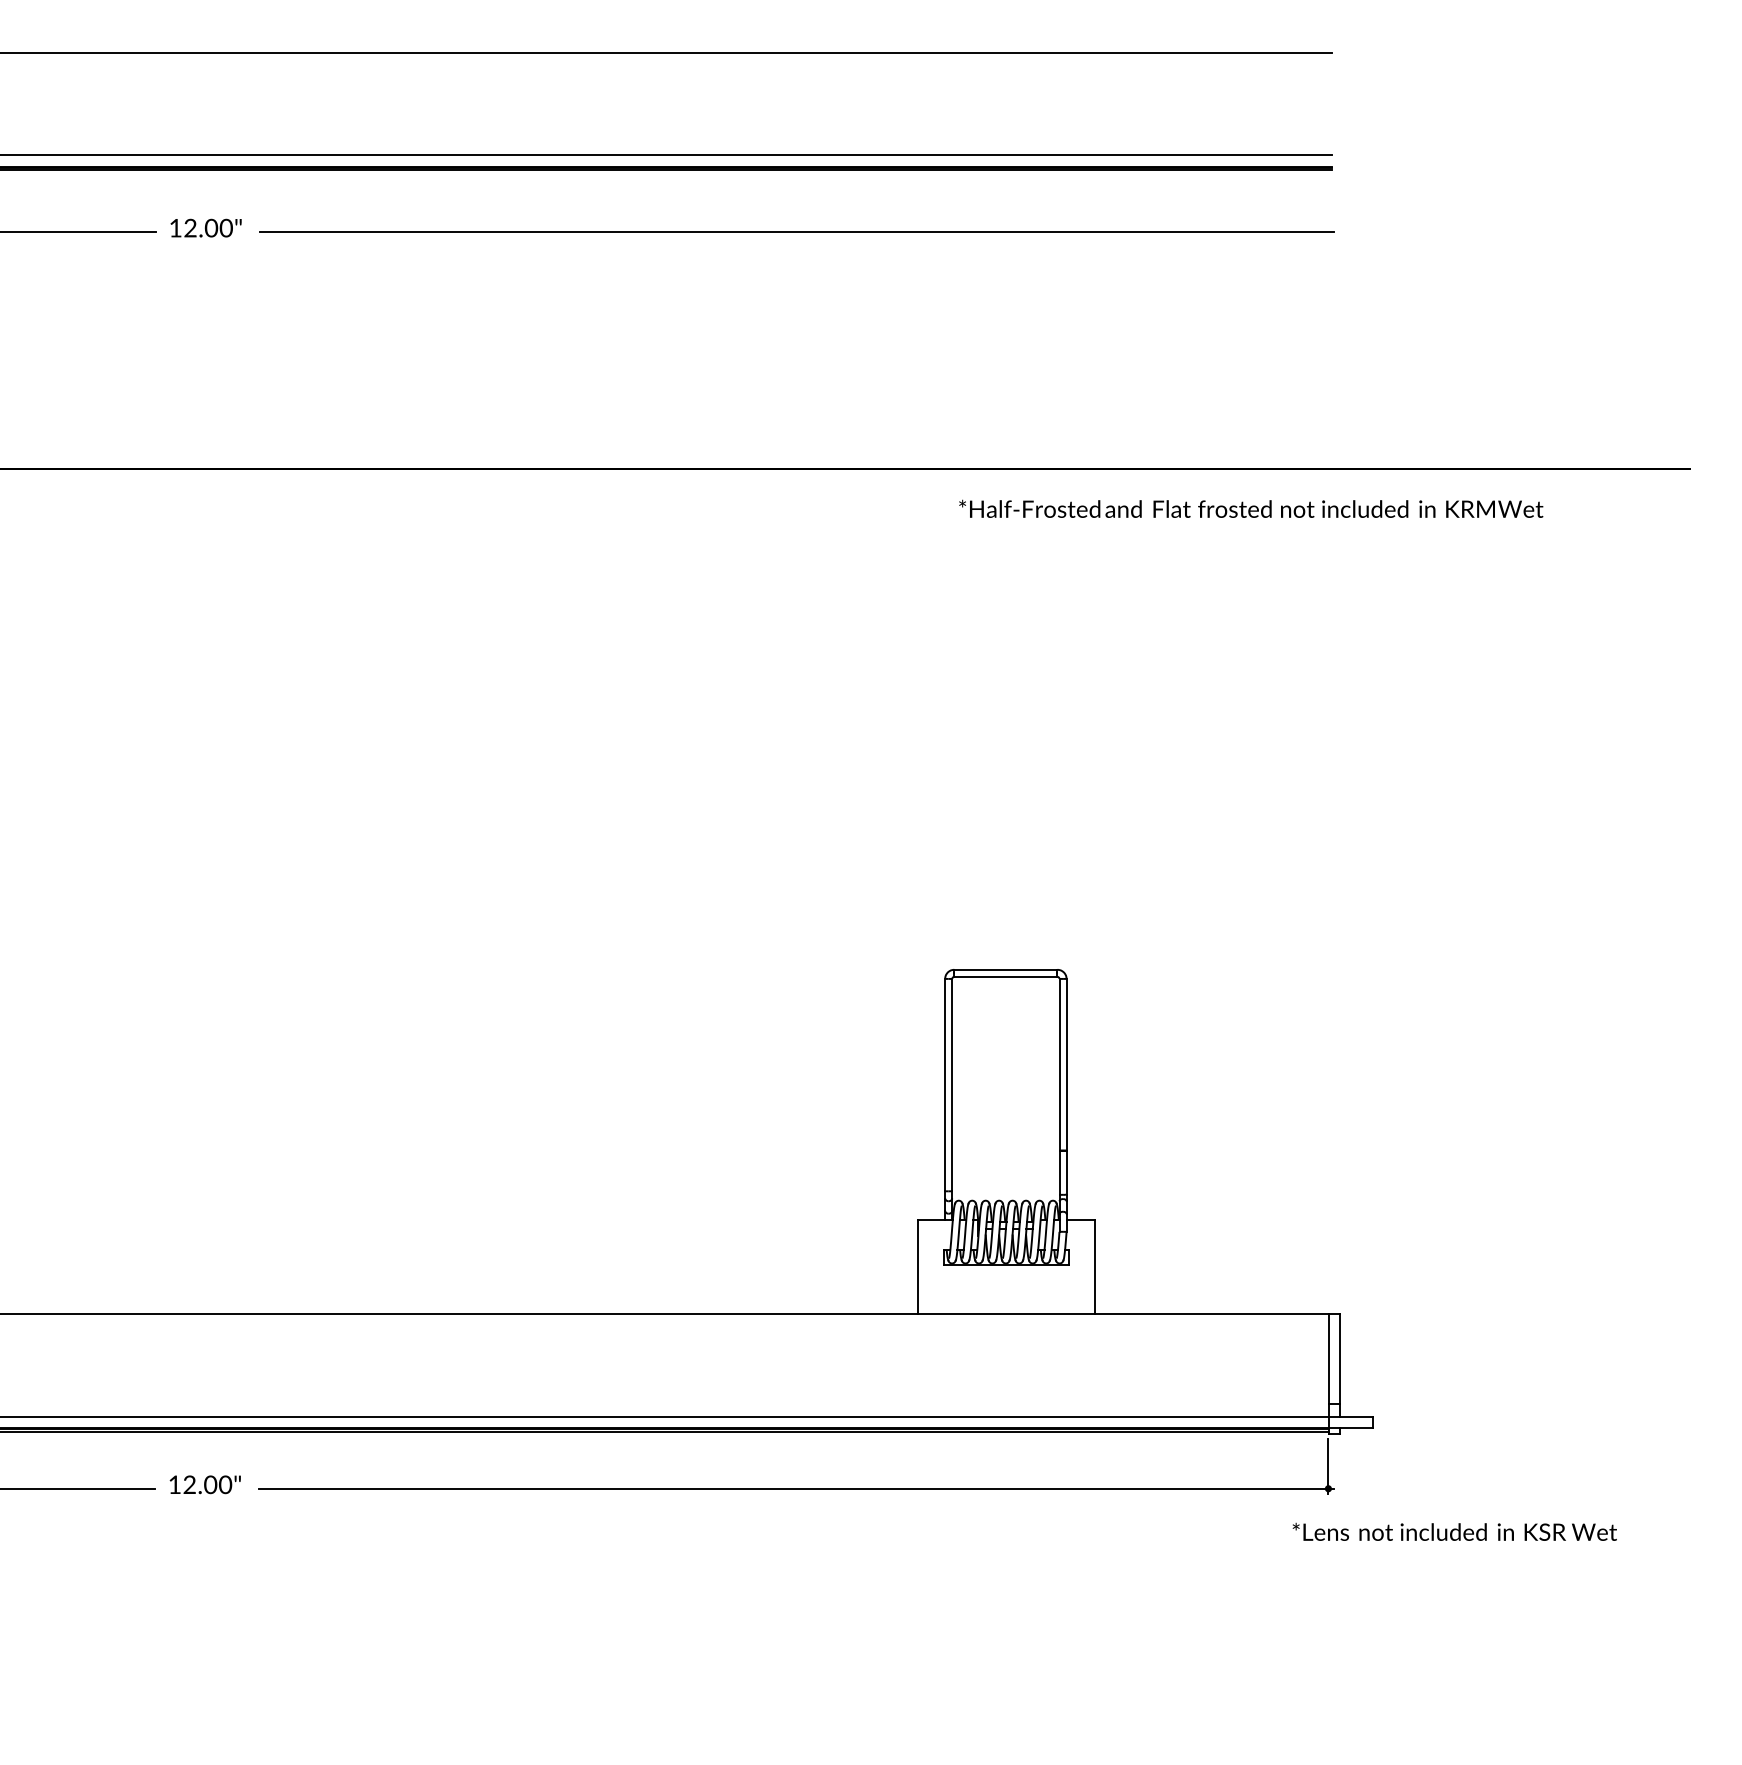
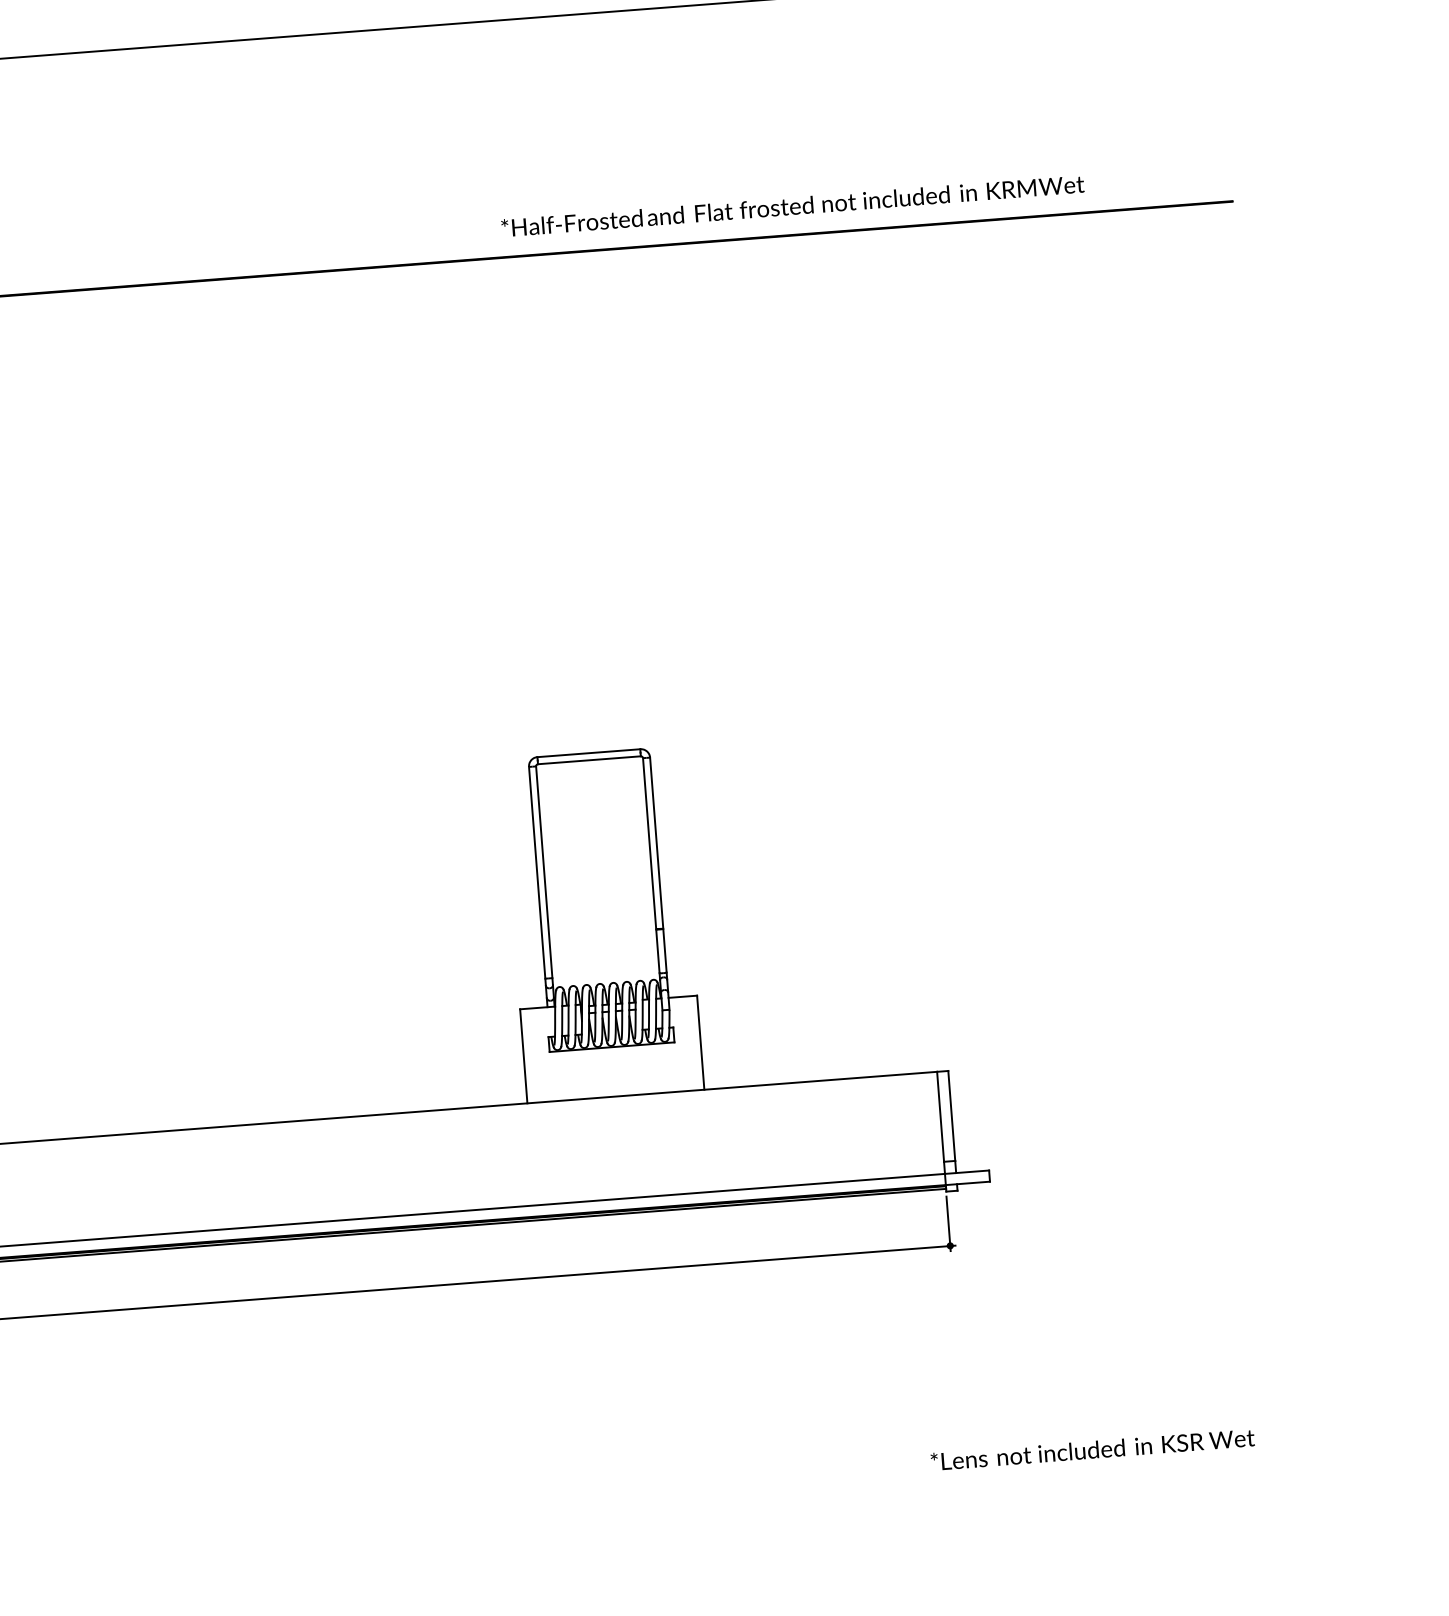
text: (1251, 508) -> (793, 205), moved
text: (1454, 1531) -> (1092, 1449), moved

